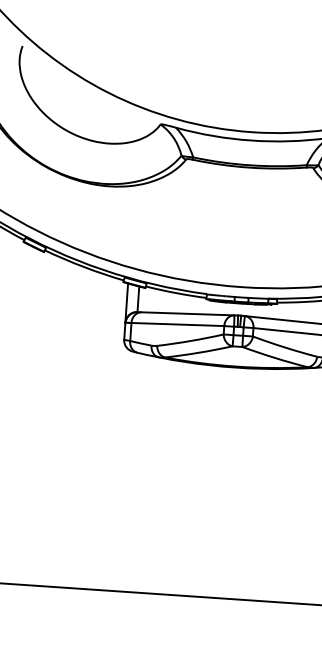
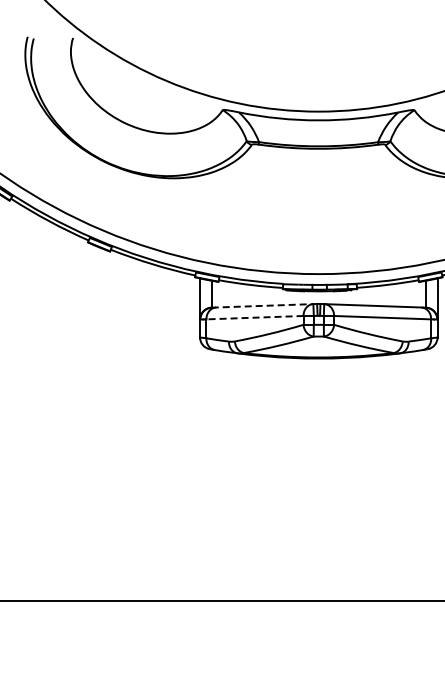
line: (187, 313) -> (264, 305), solid -> dashed
line: (177, 324) -> (254, 317), solid -> dashed

